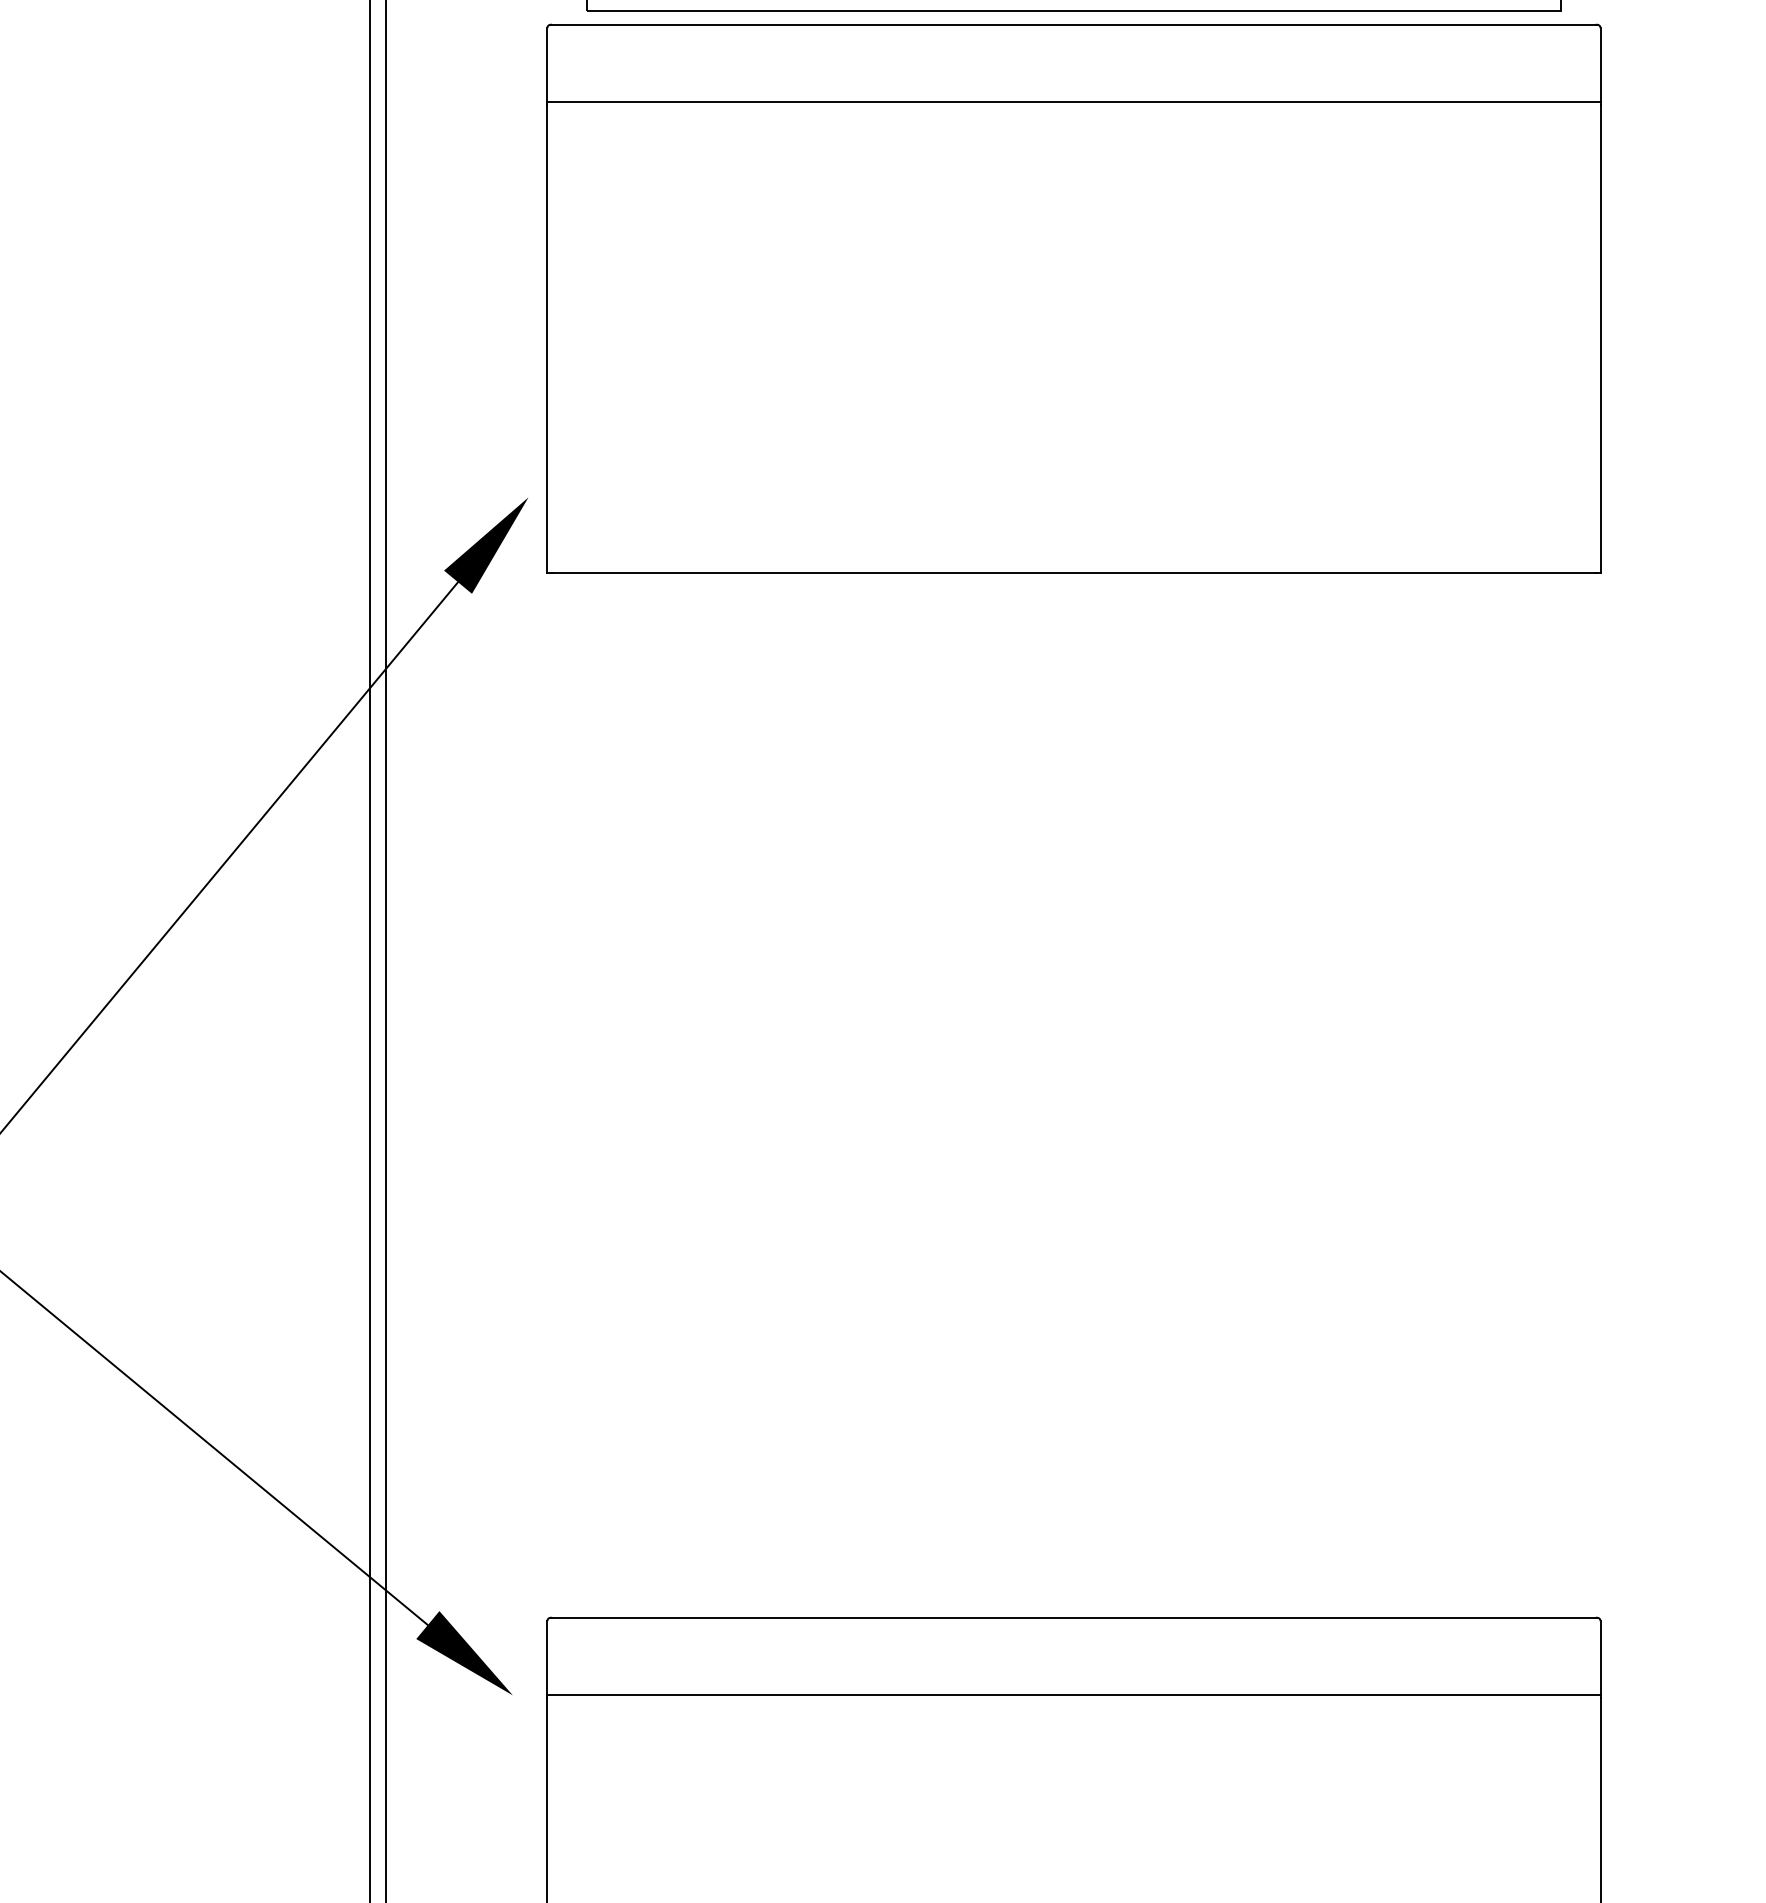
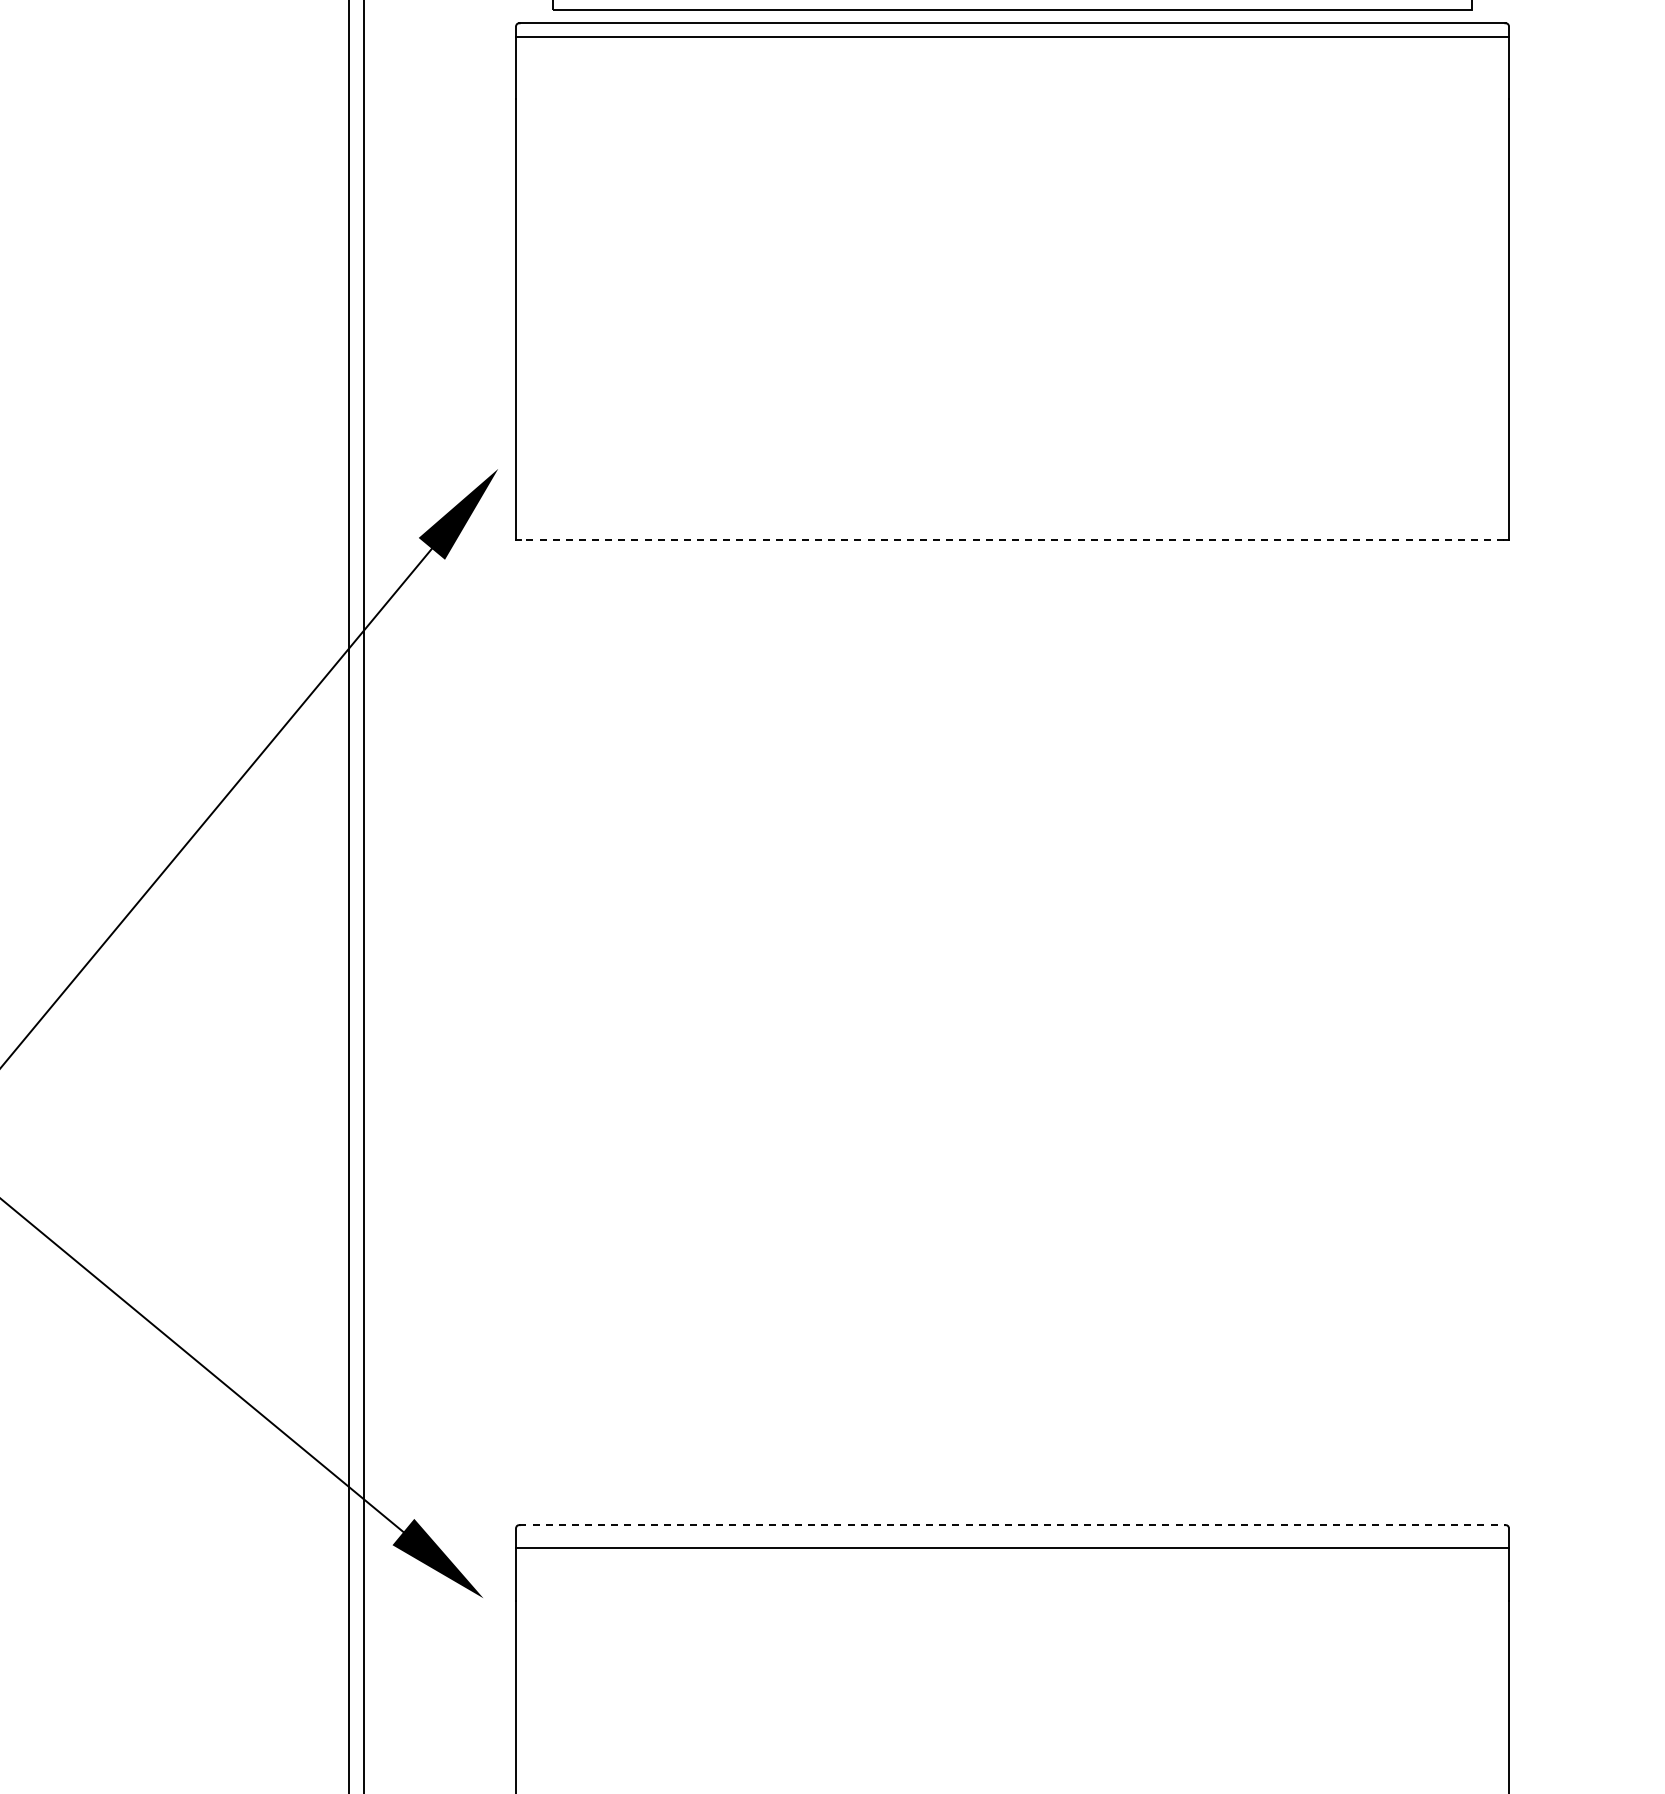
line: (1073, 102) -> (1012, 36), moved
line: (1073, 572) -> (1012, 539), solid -> dashed
line: (1074, 1618) -> (1013, 1525), solid -> dashed
line: (1073, 1695) -> (1012, 1548), moved

